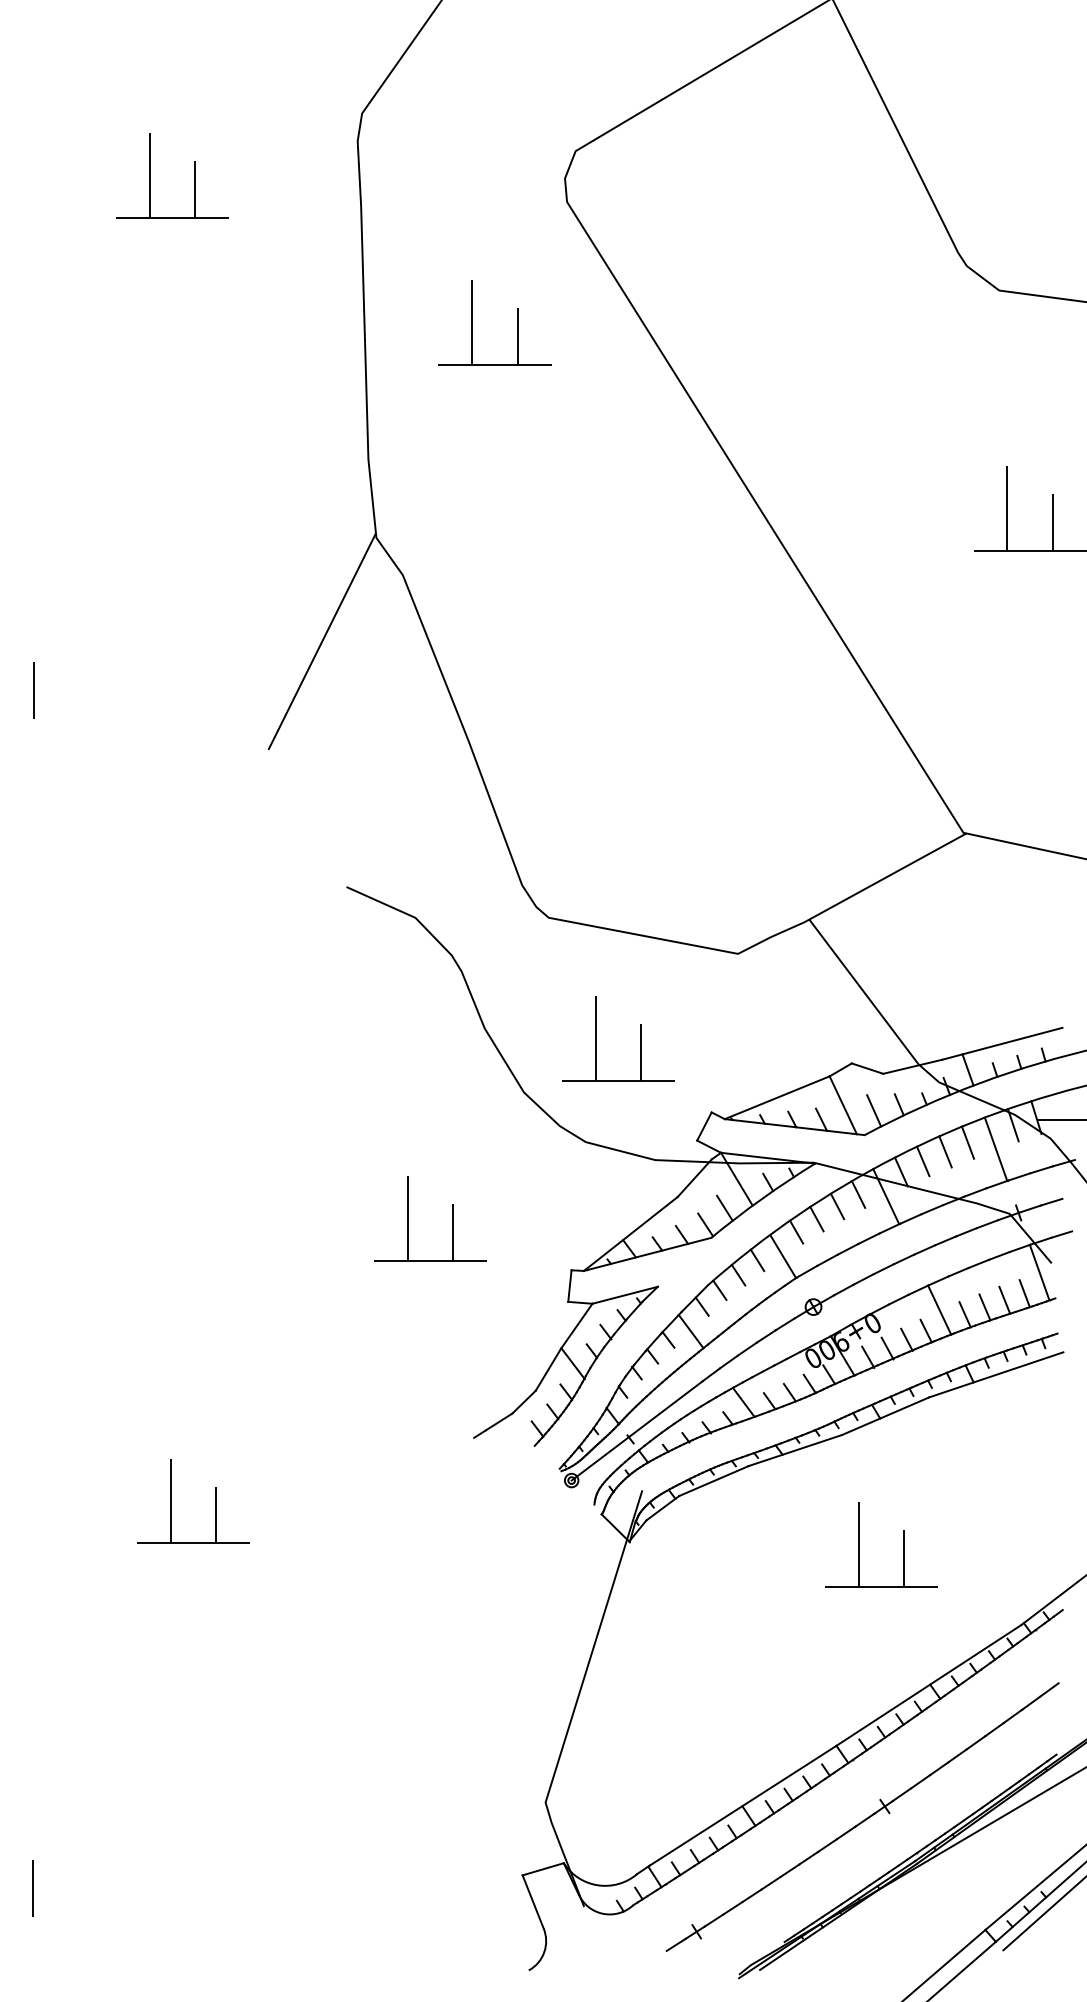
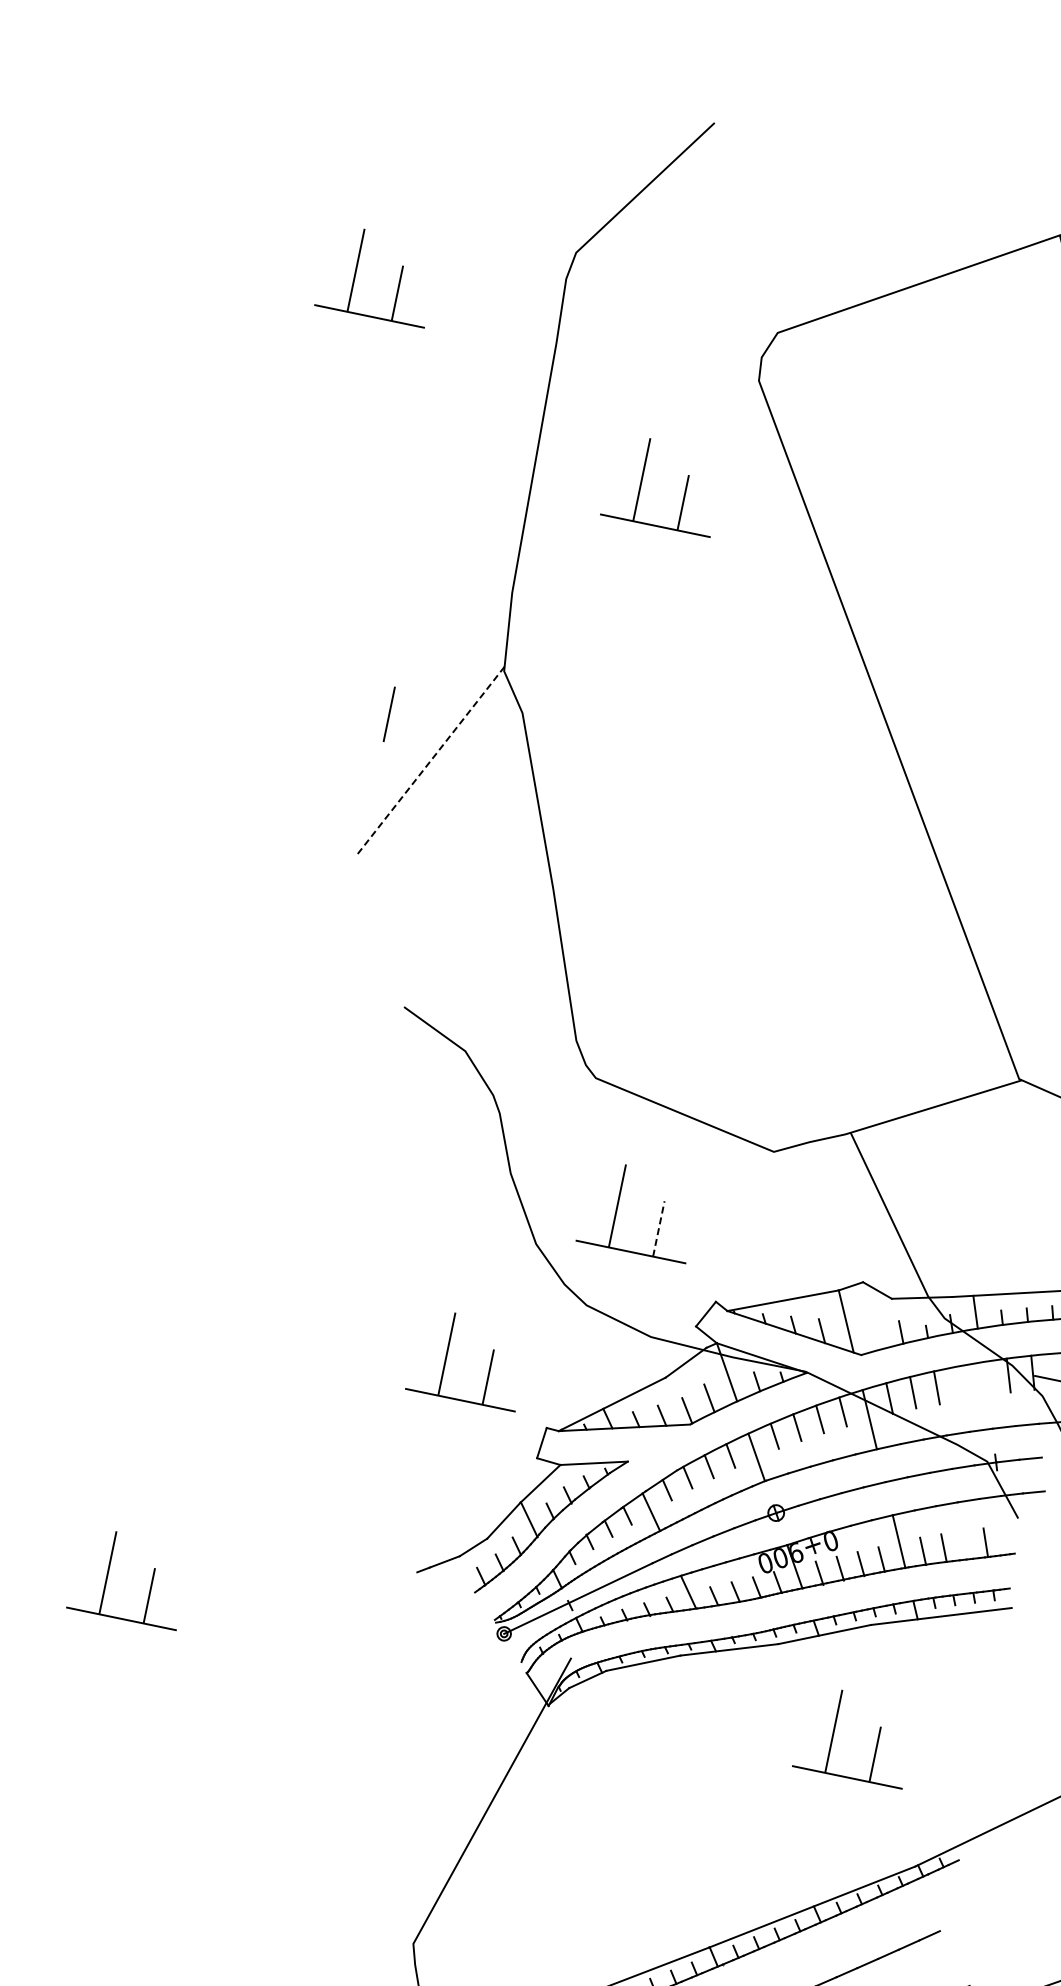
line: (322, 641) -> (430, 761), solid -> dashed
line: (33, 690) -> (389, 714), moved
line: (640, 1052) -> (658, 1228), solid -> dashed
line: (874, 1110) -> (875, 1332), removed
line: (967, 1142) -> (960, 1383), removed
line: (995, 1148) -> (986, 1394), removed
part: (408, 1218) -> (447, 1354), moved
line: (1039, 1272) -> (1004, 1525), removed
line: (1004, 1299) -> (964, 1544), removed
part: (859, 1544) -> (834, 1731), moved

